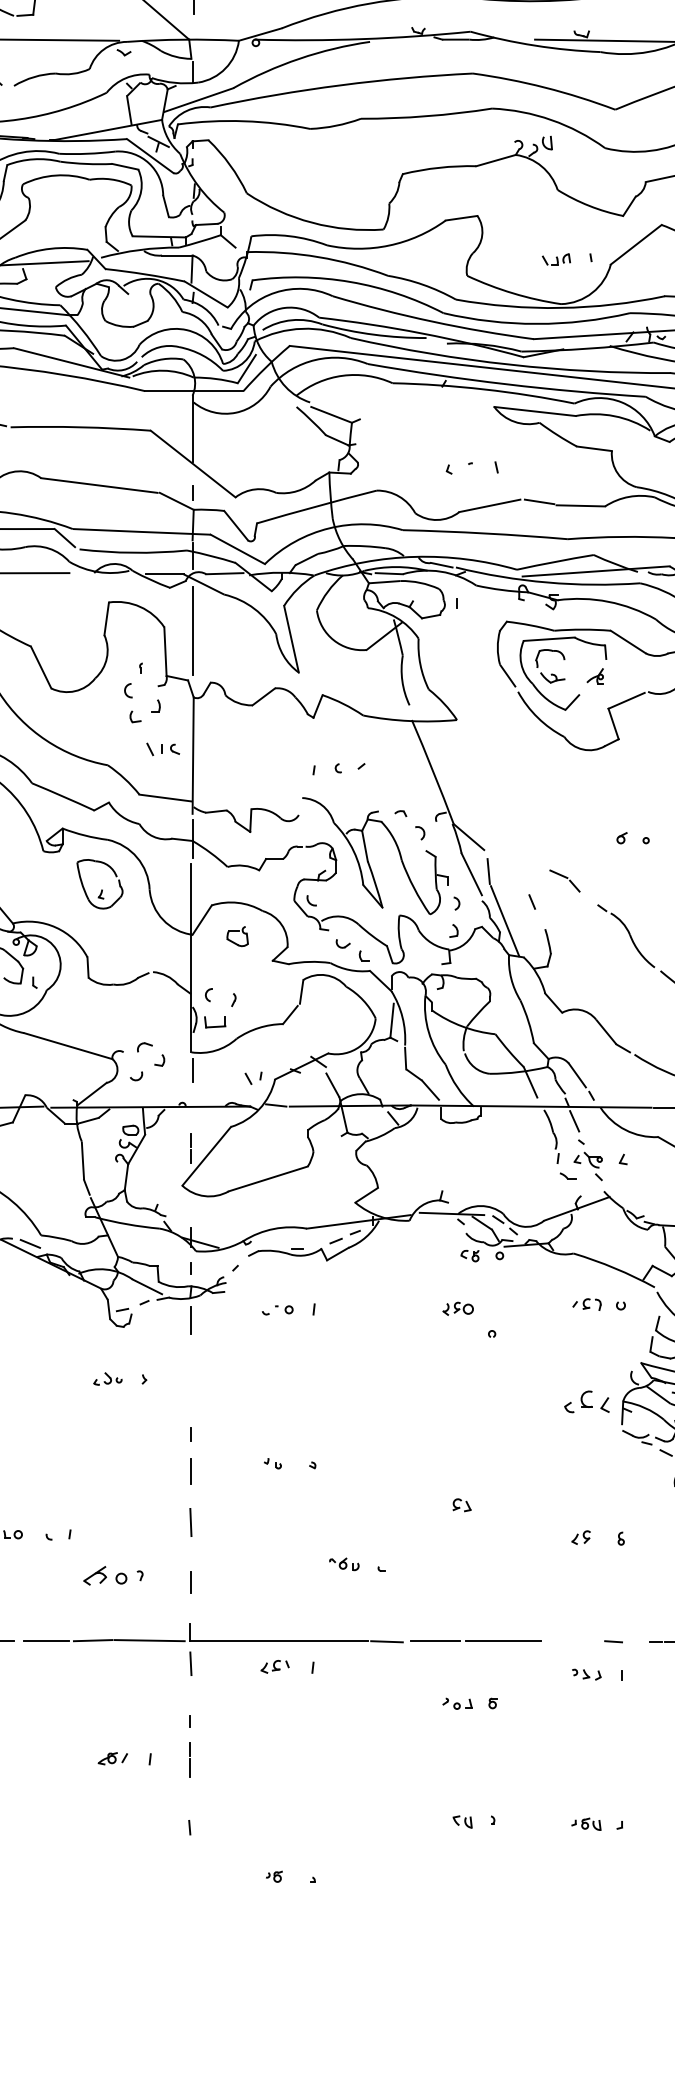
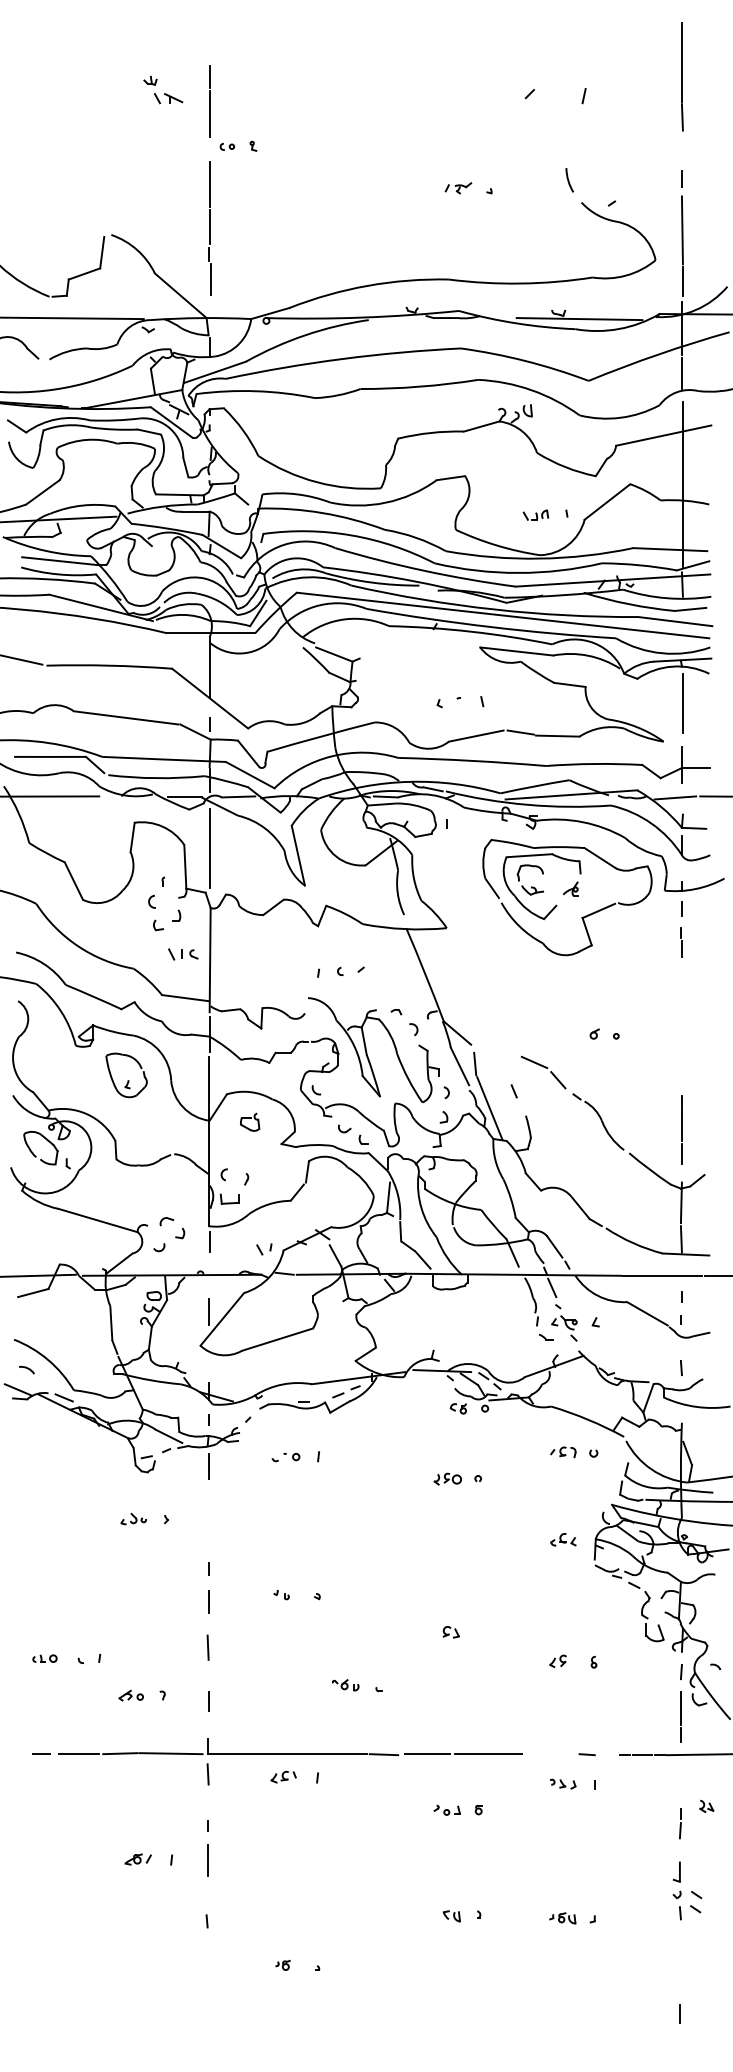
part: (564, 881) -> (543, 1072), size x1.67
part: (457, 1308) -> (447, 1478), moved
part: (587, 1401) -> (563, 1539), size x0.62
part: (104, 1575) -> (130, 1695), size x0.62

